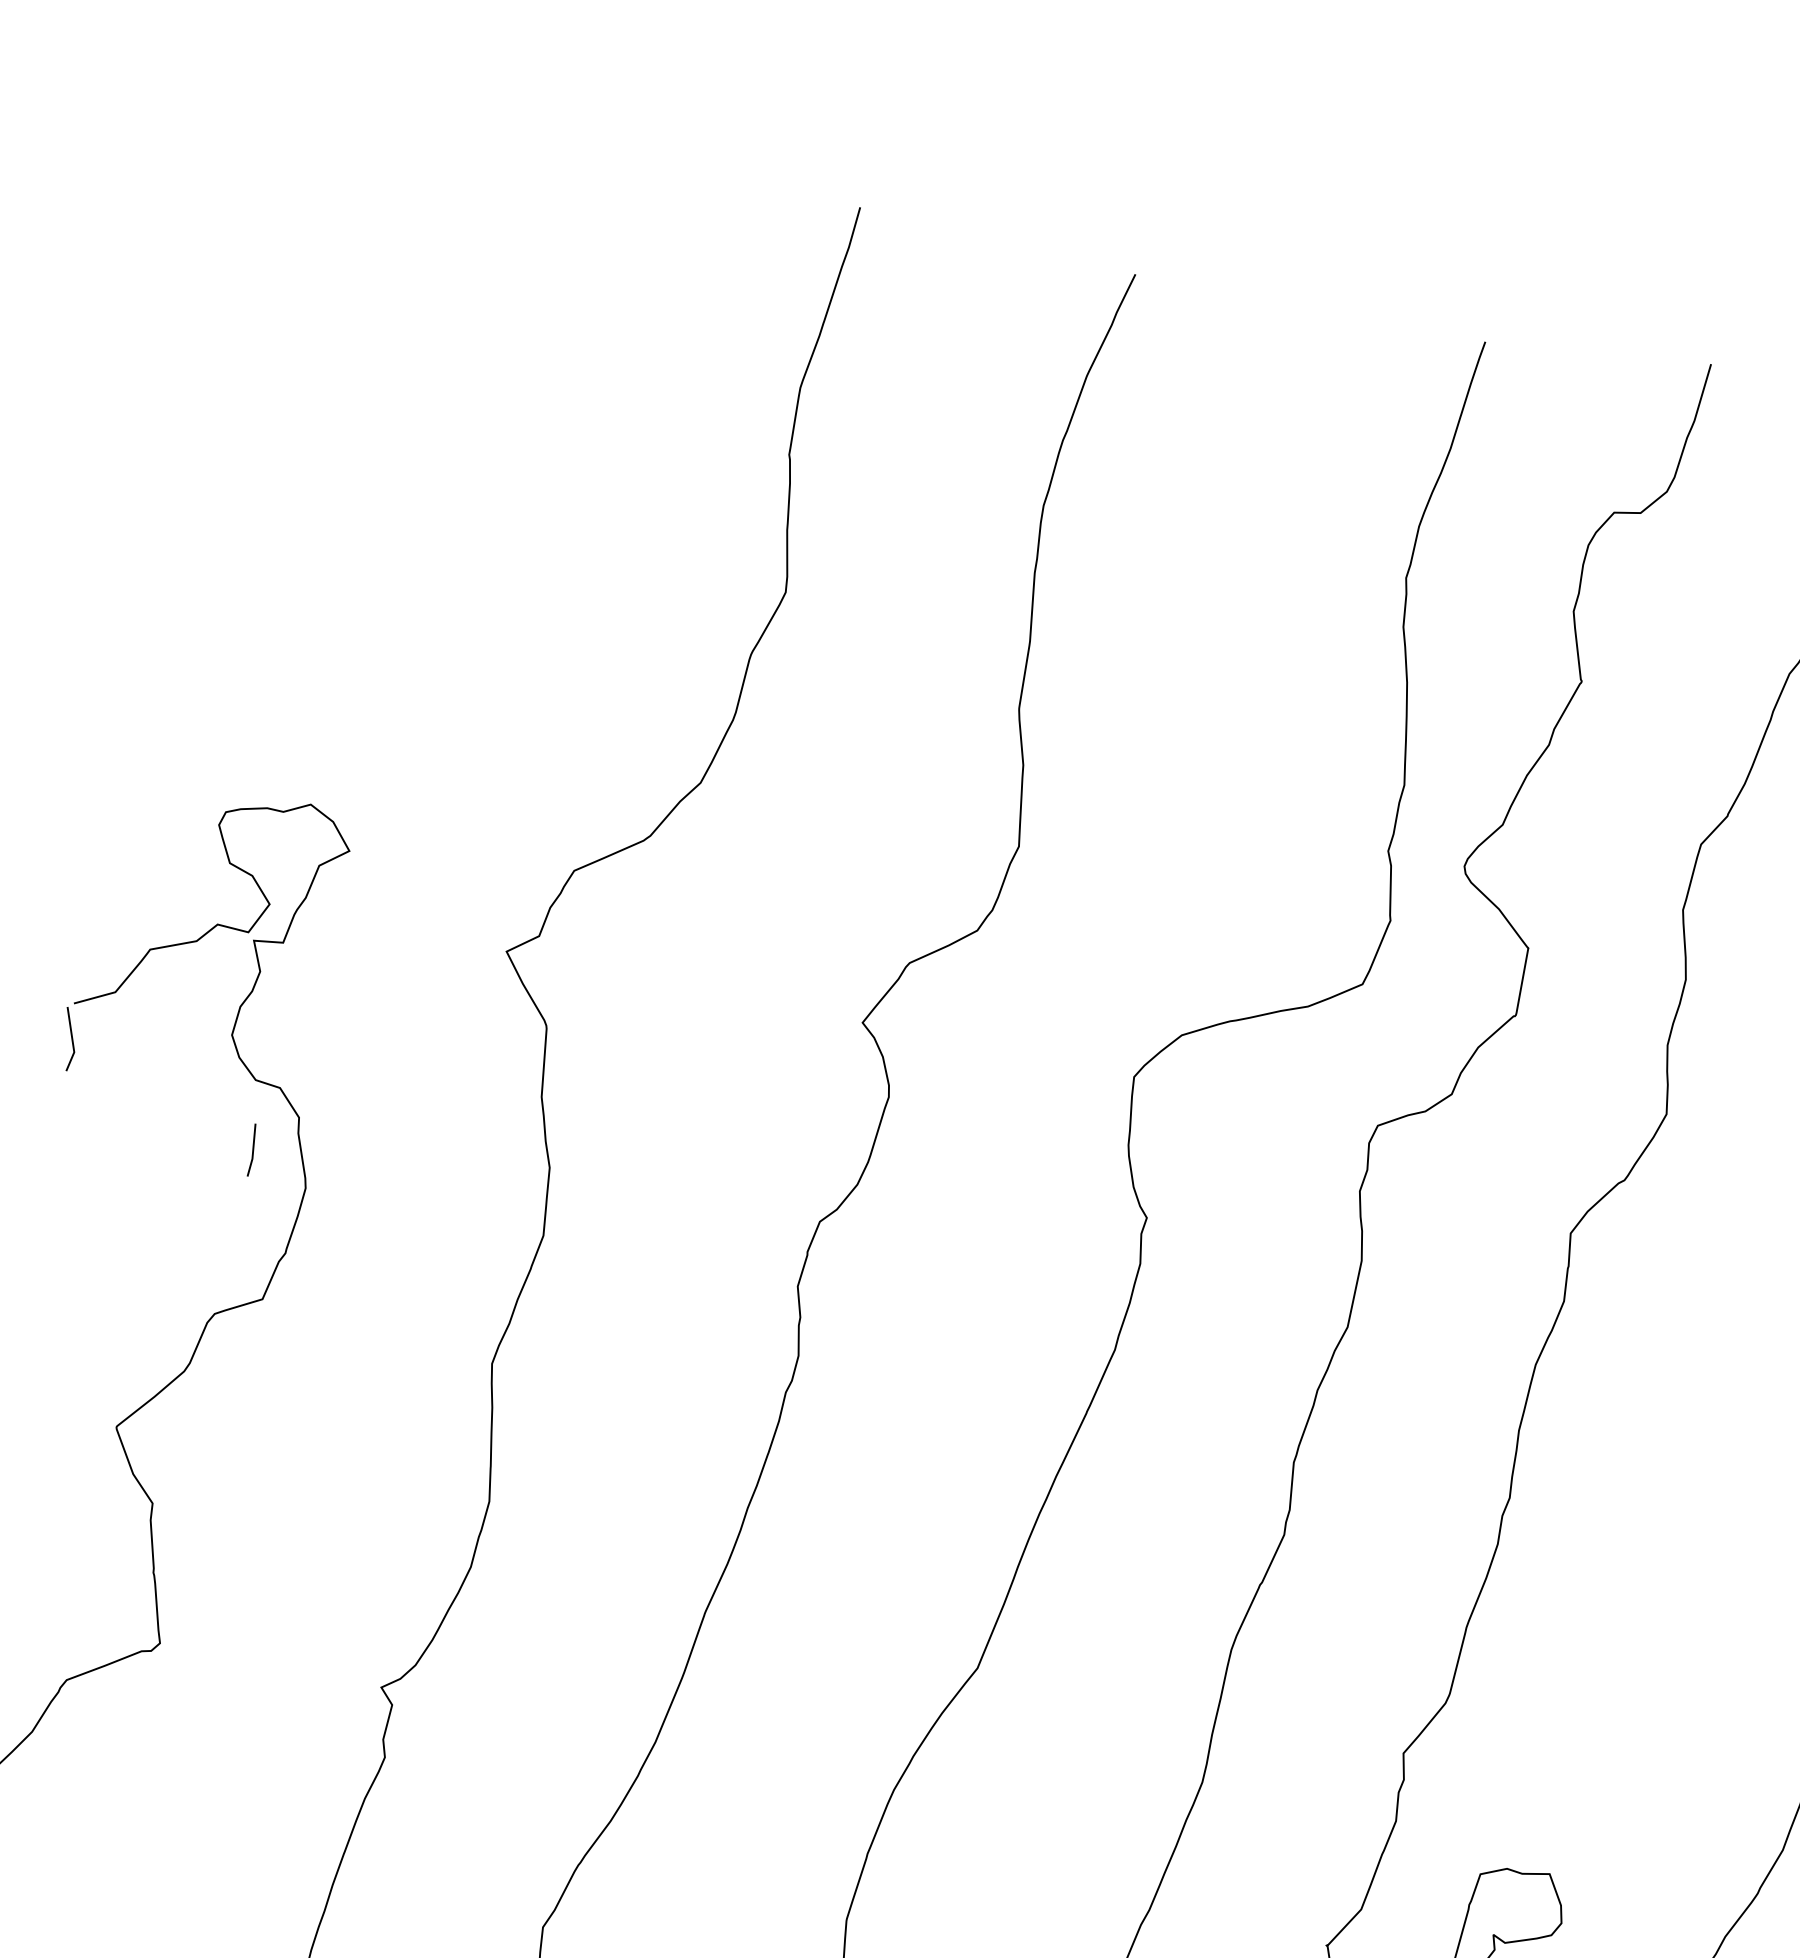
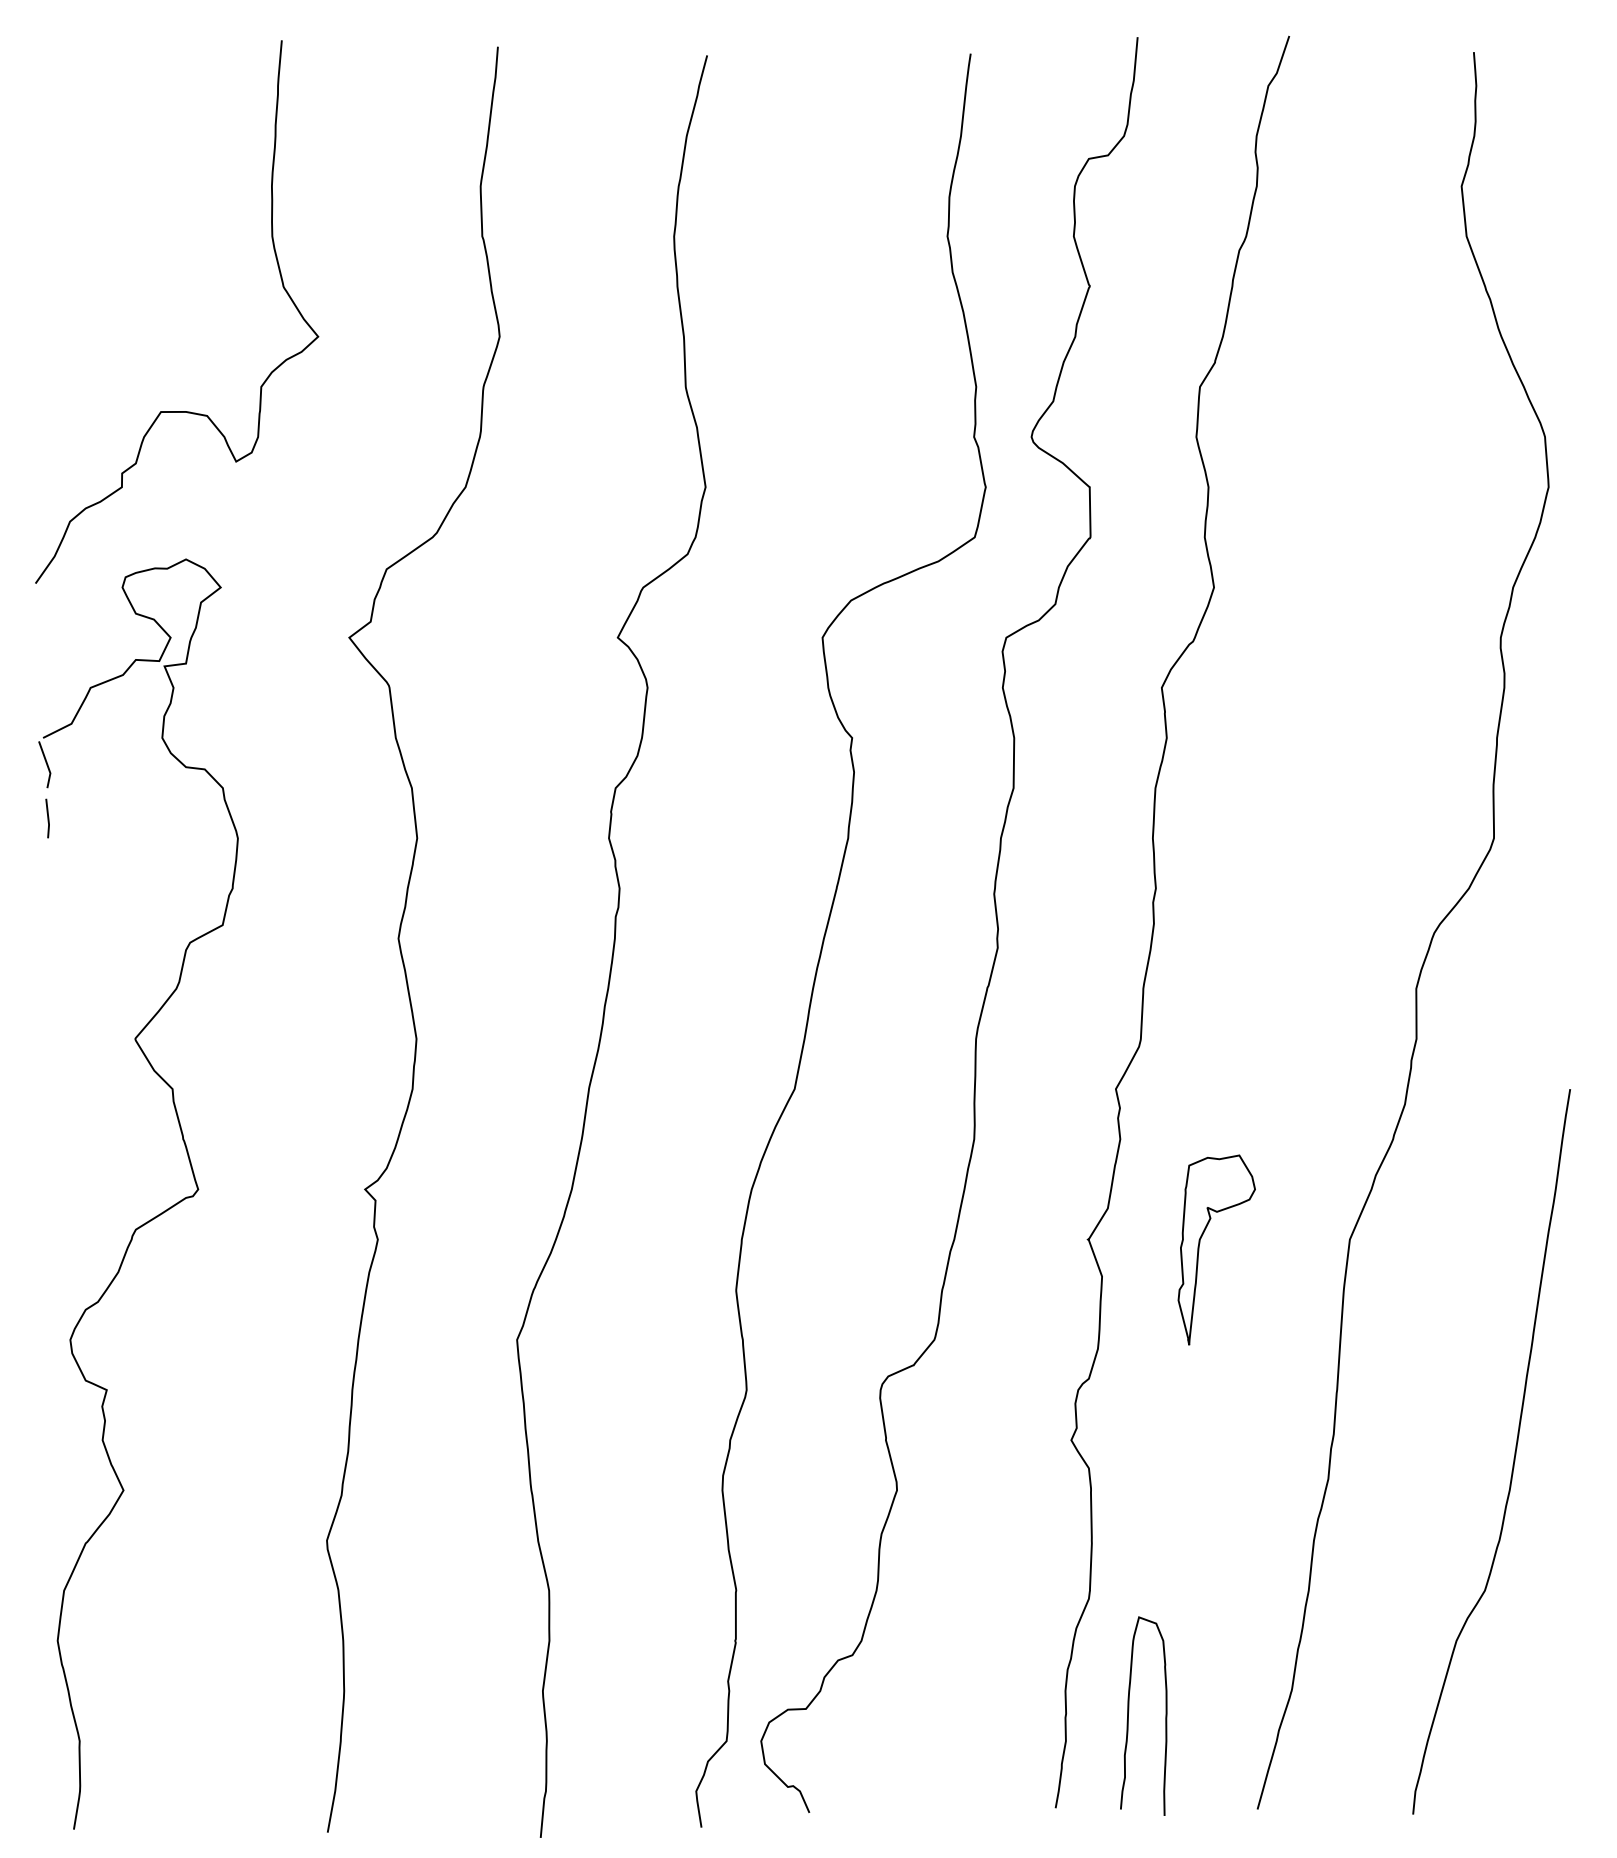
curve: (338, 606) -> (177, 411), added
line: (252, 1150) -> (47, 818), moved

